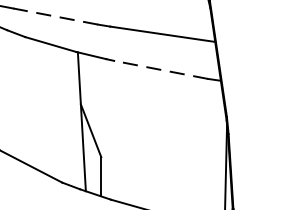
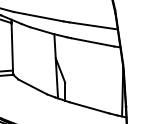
line: (56, 16) -> (44, 17), dashed -> solid
line: (160, 70) -> (92, 42), dashed -> solid

